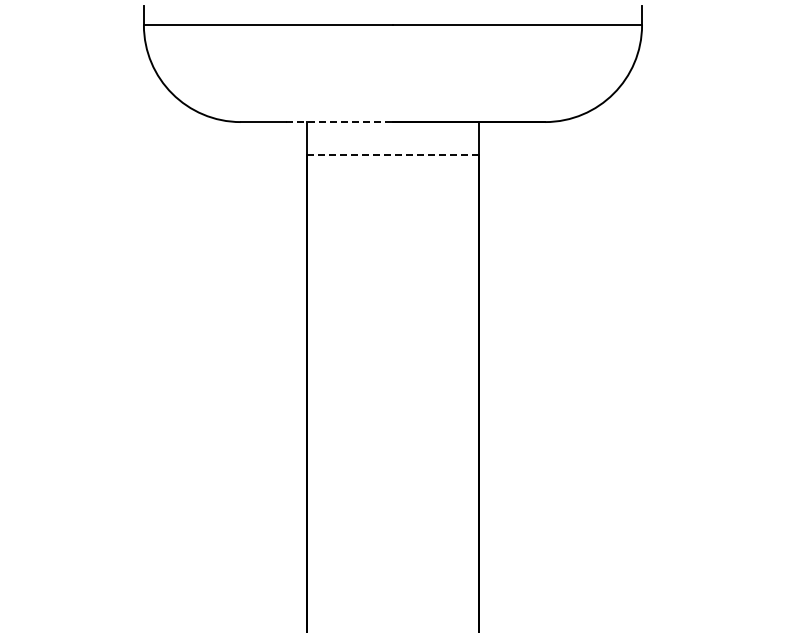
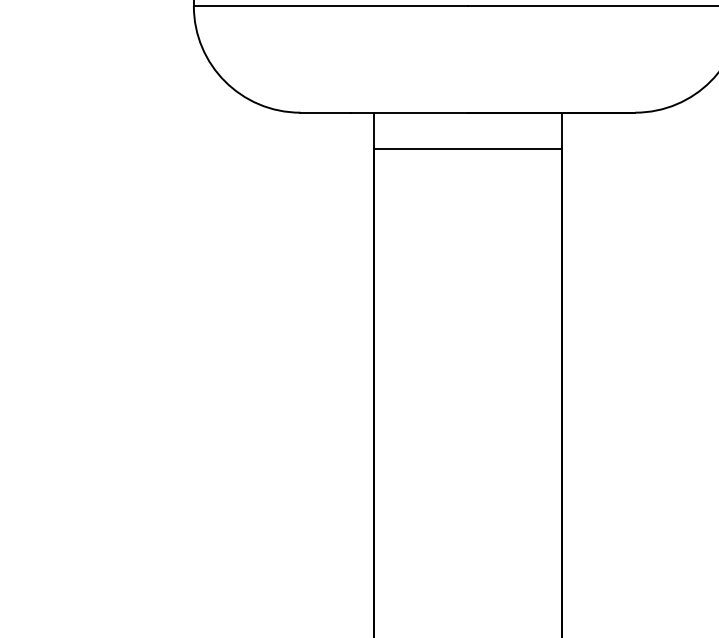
line: (340, 122) -> (410, 113), dashed -> solid
line: (392, 155) -> (467, 149), dashed -> solid

